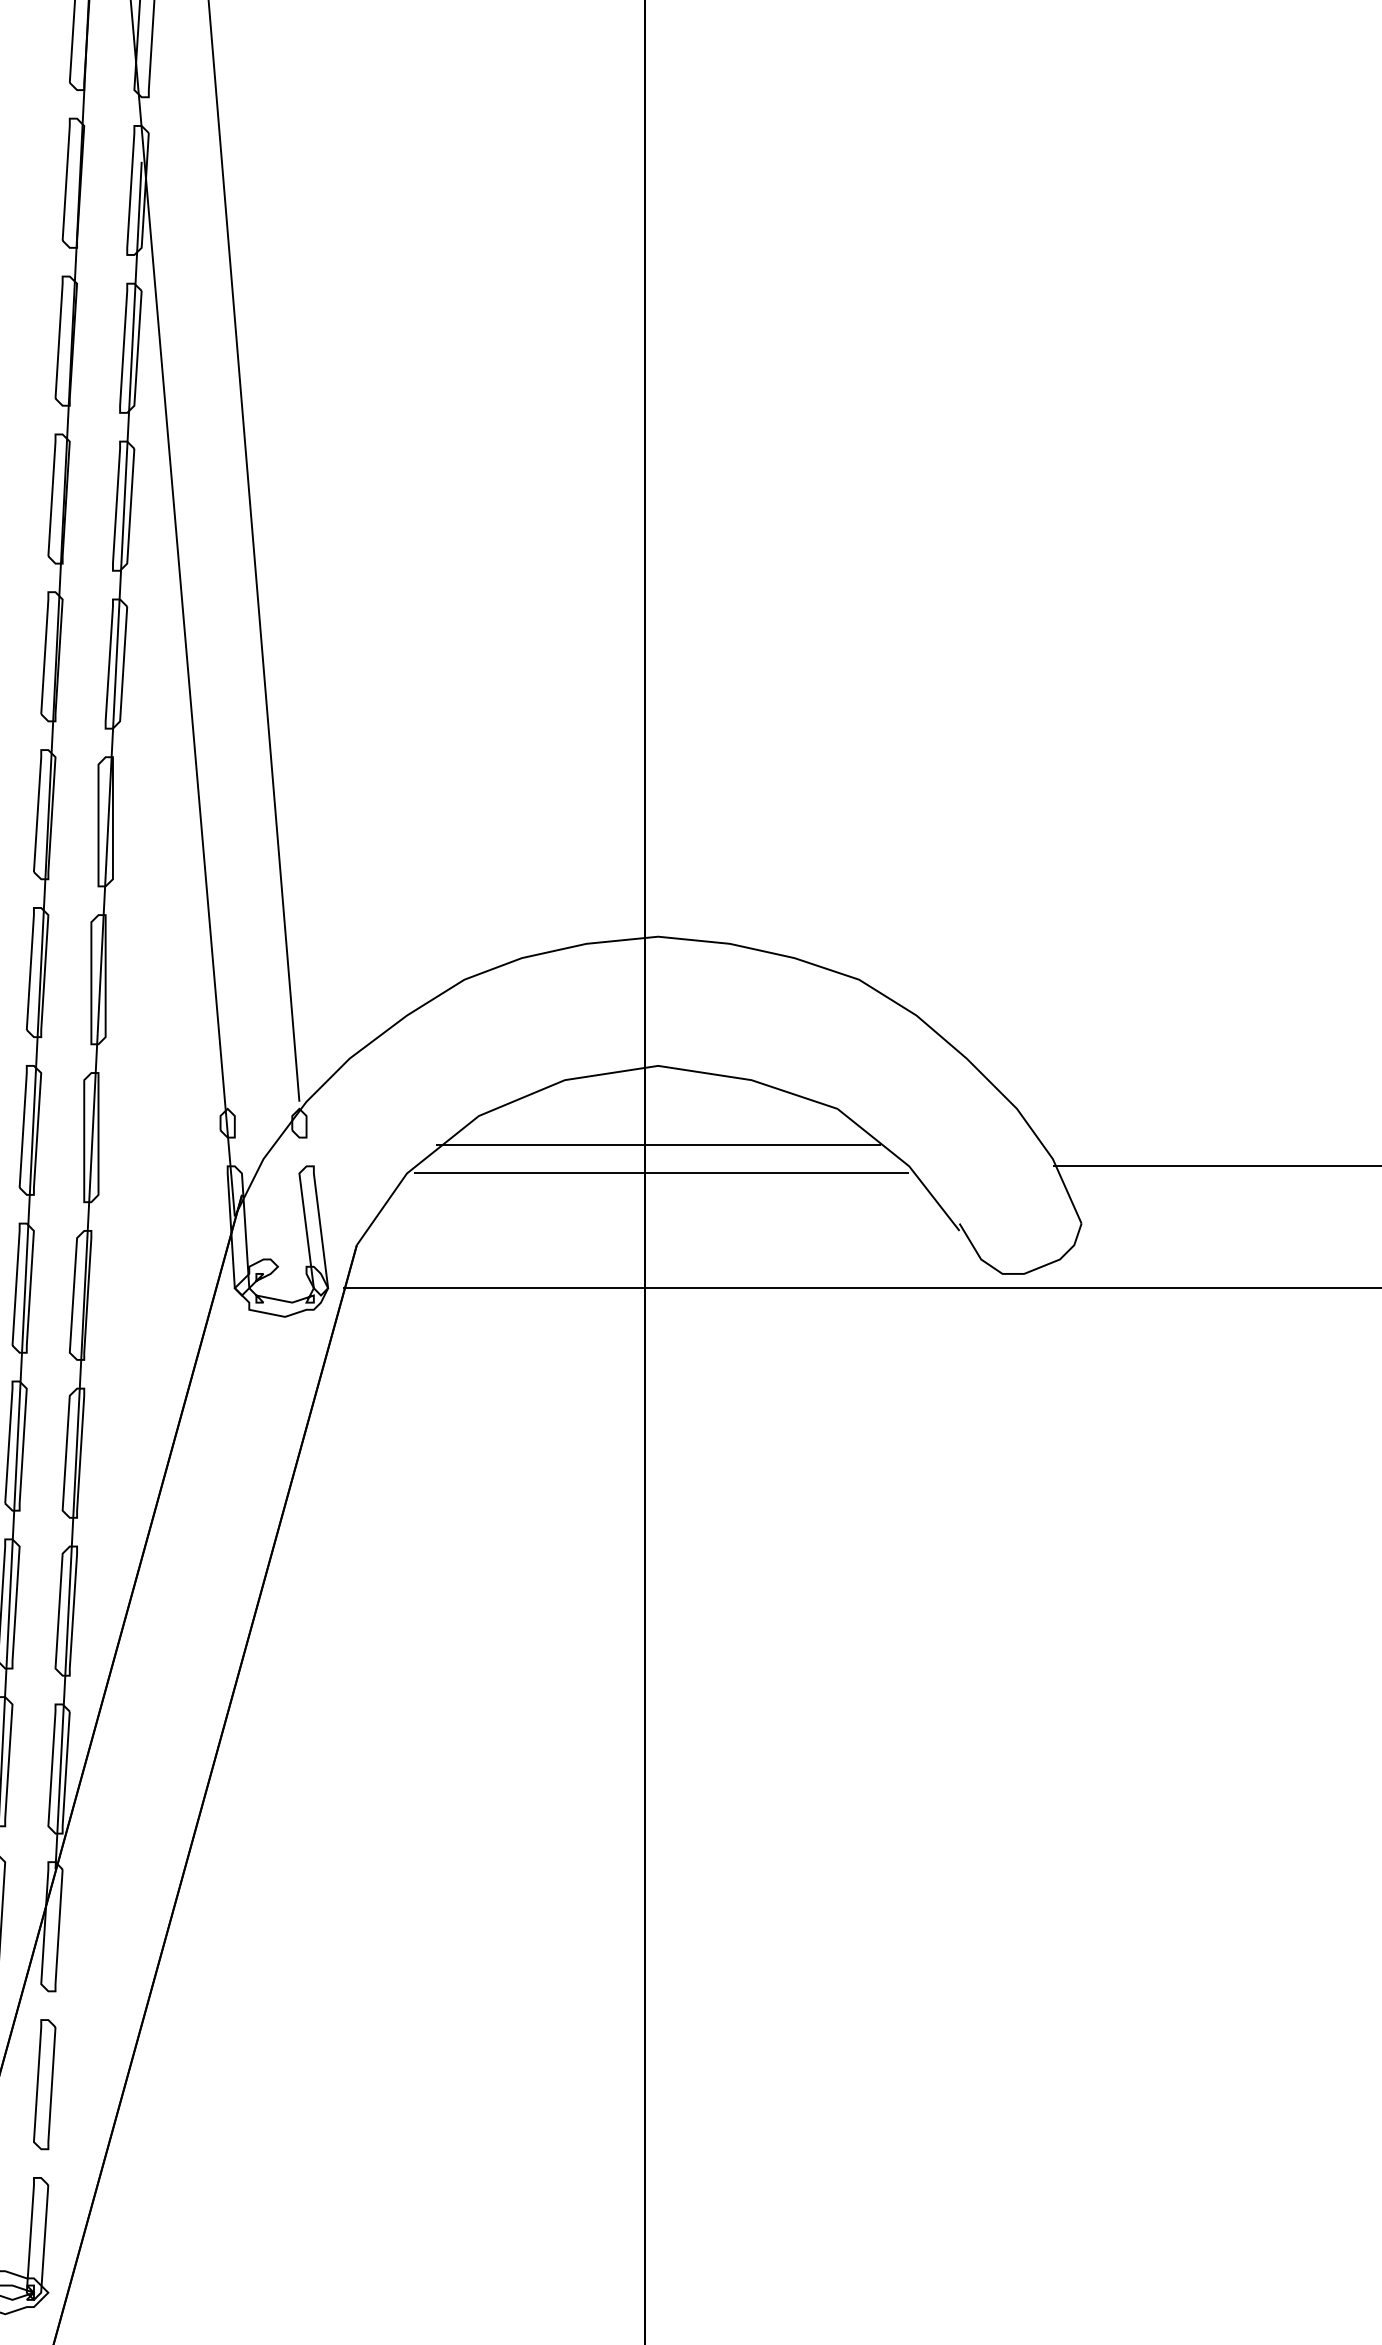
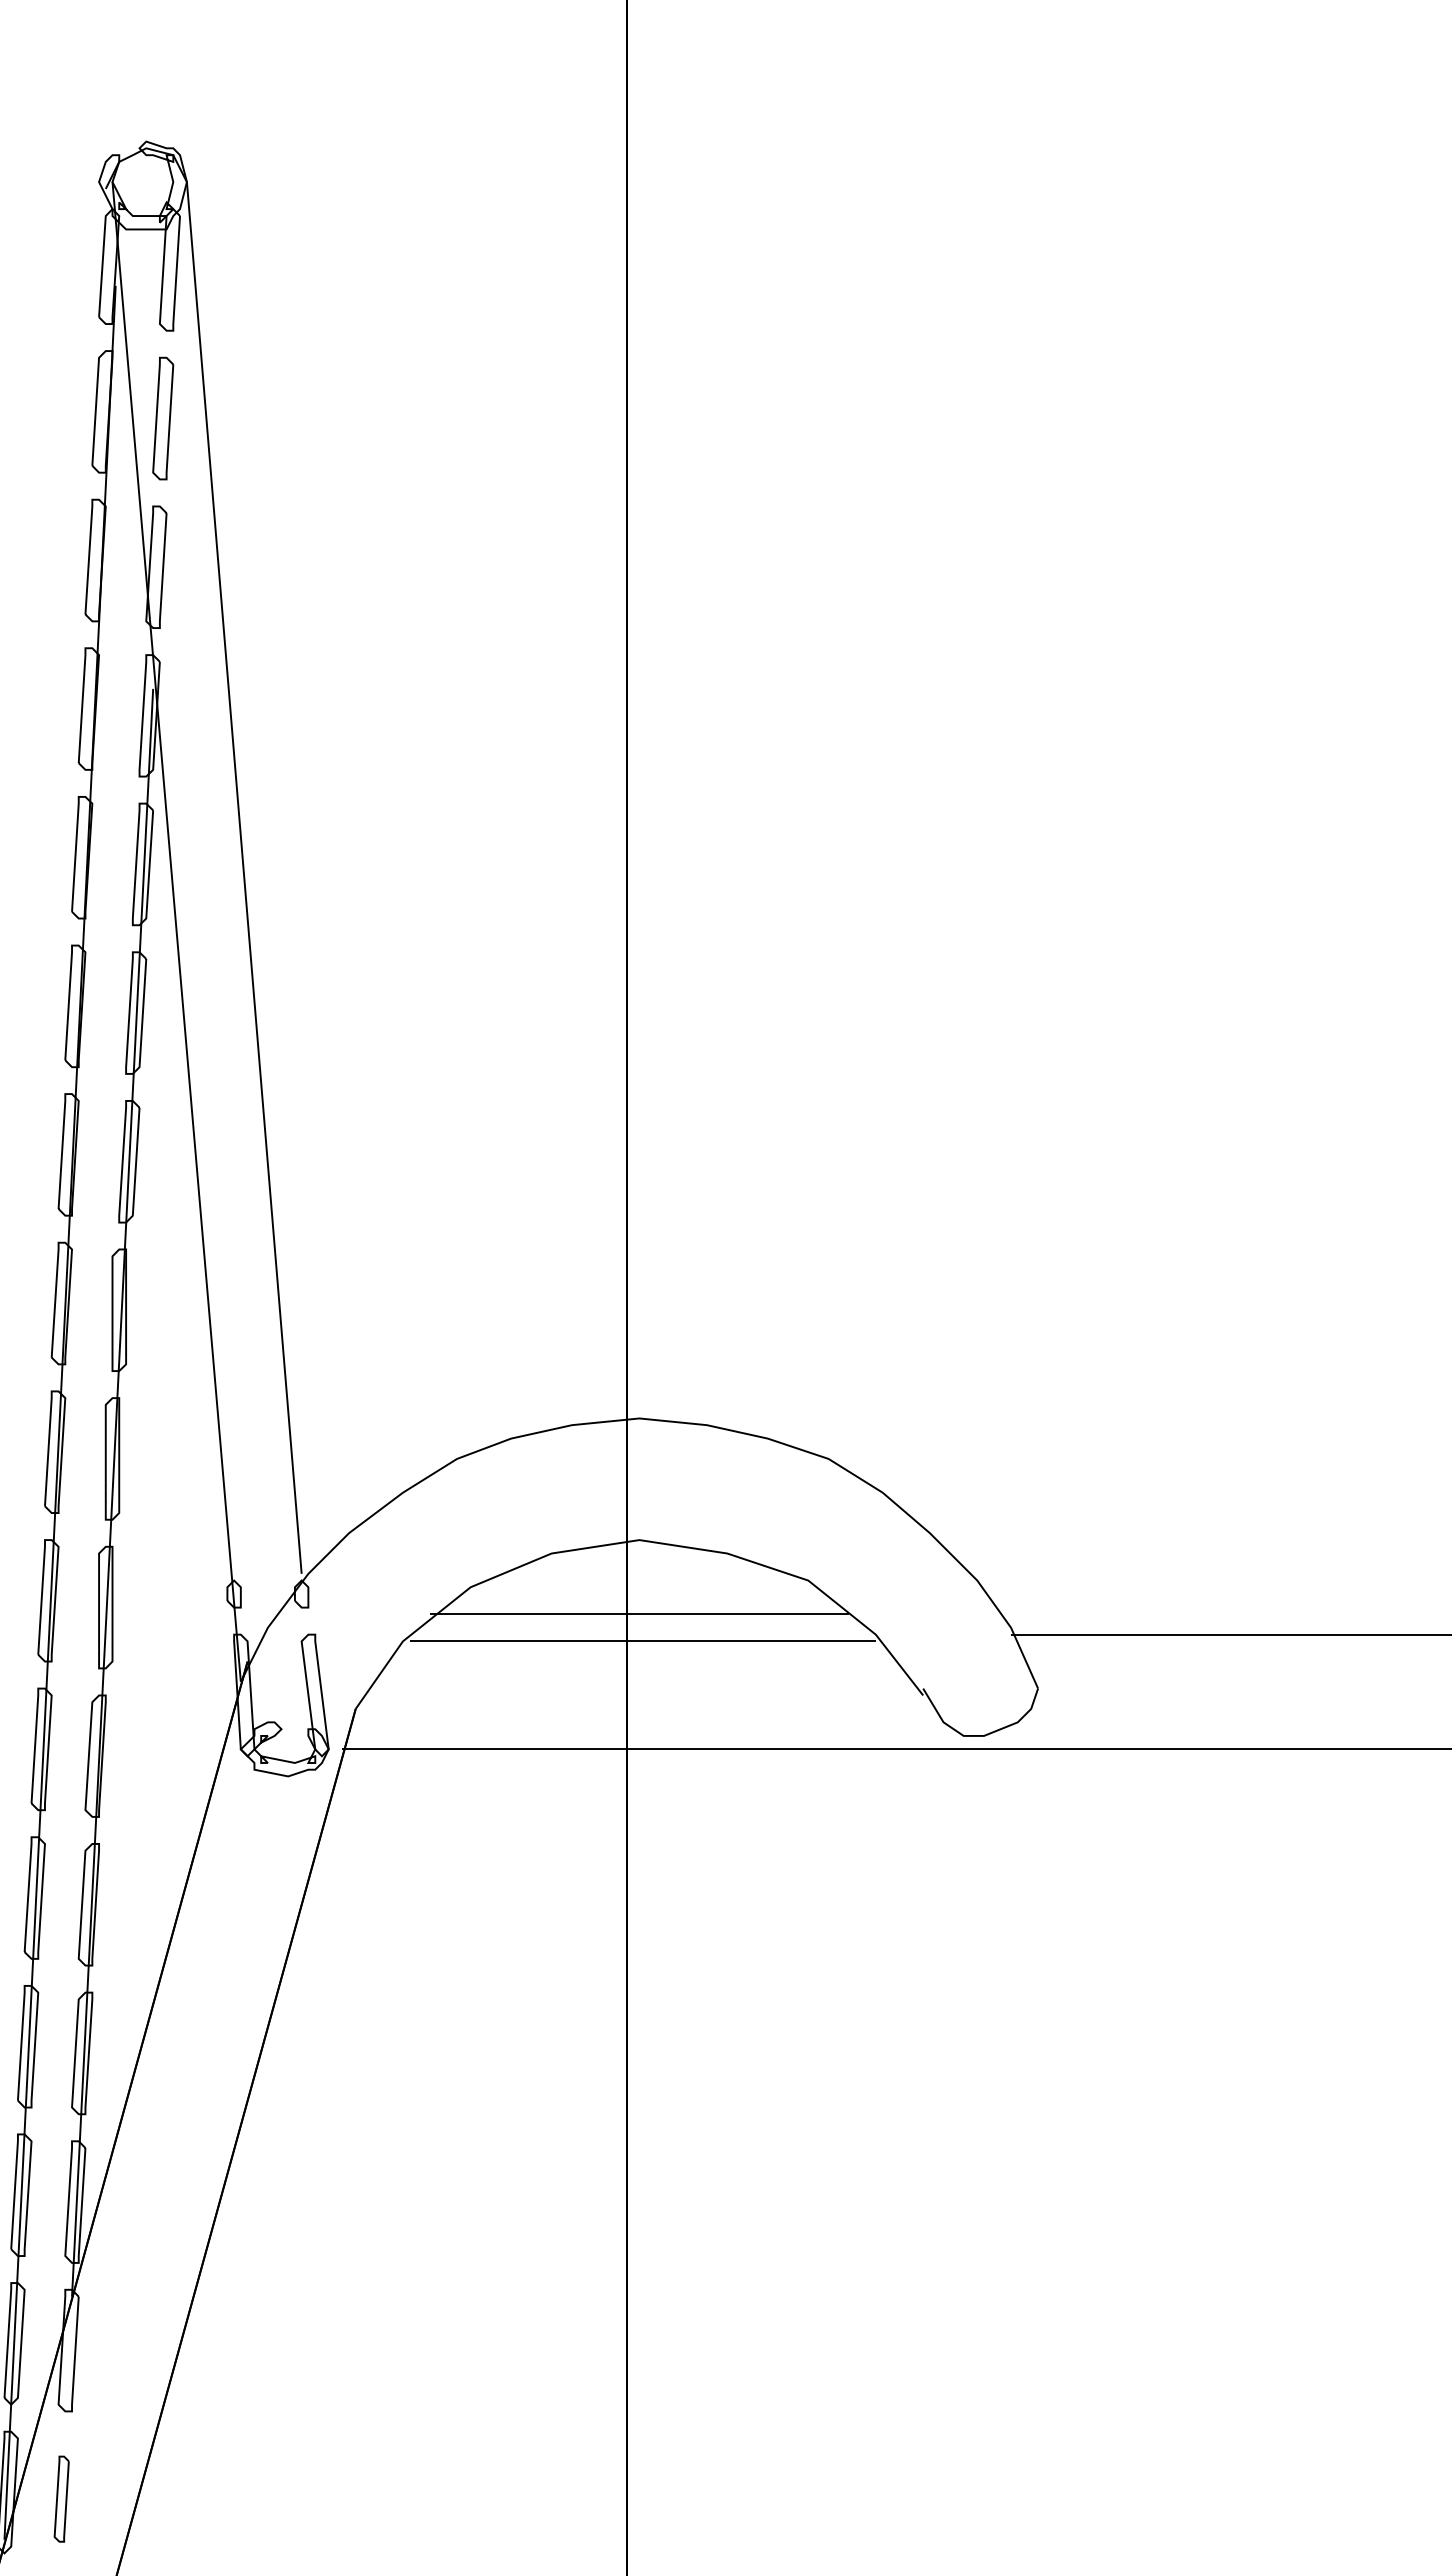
part: (44, 2083) -> (61, 2498), size x0.7

